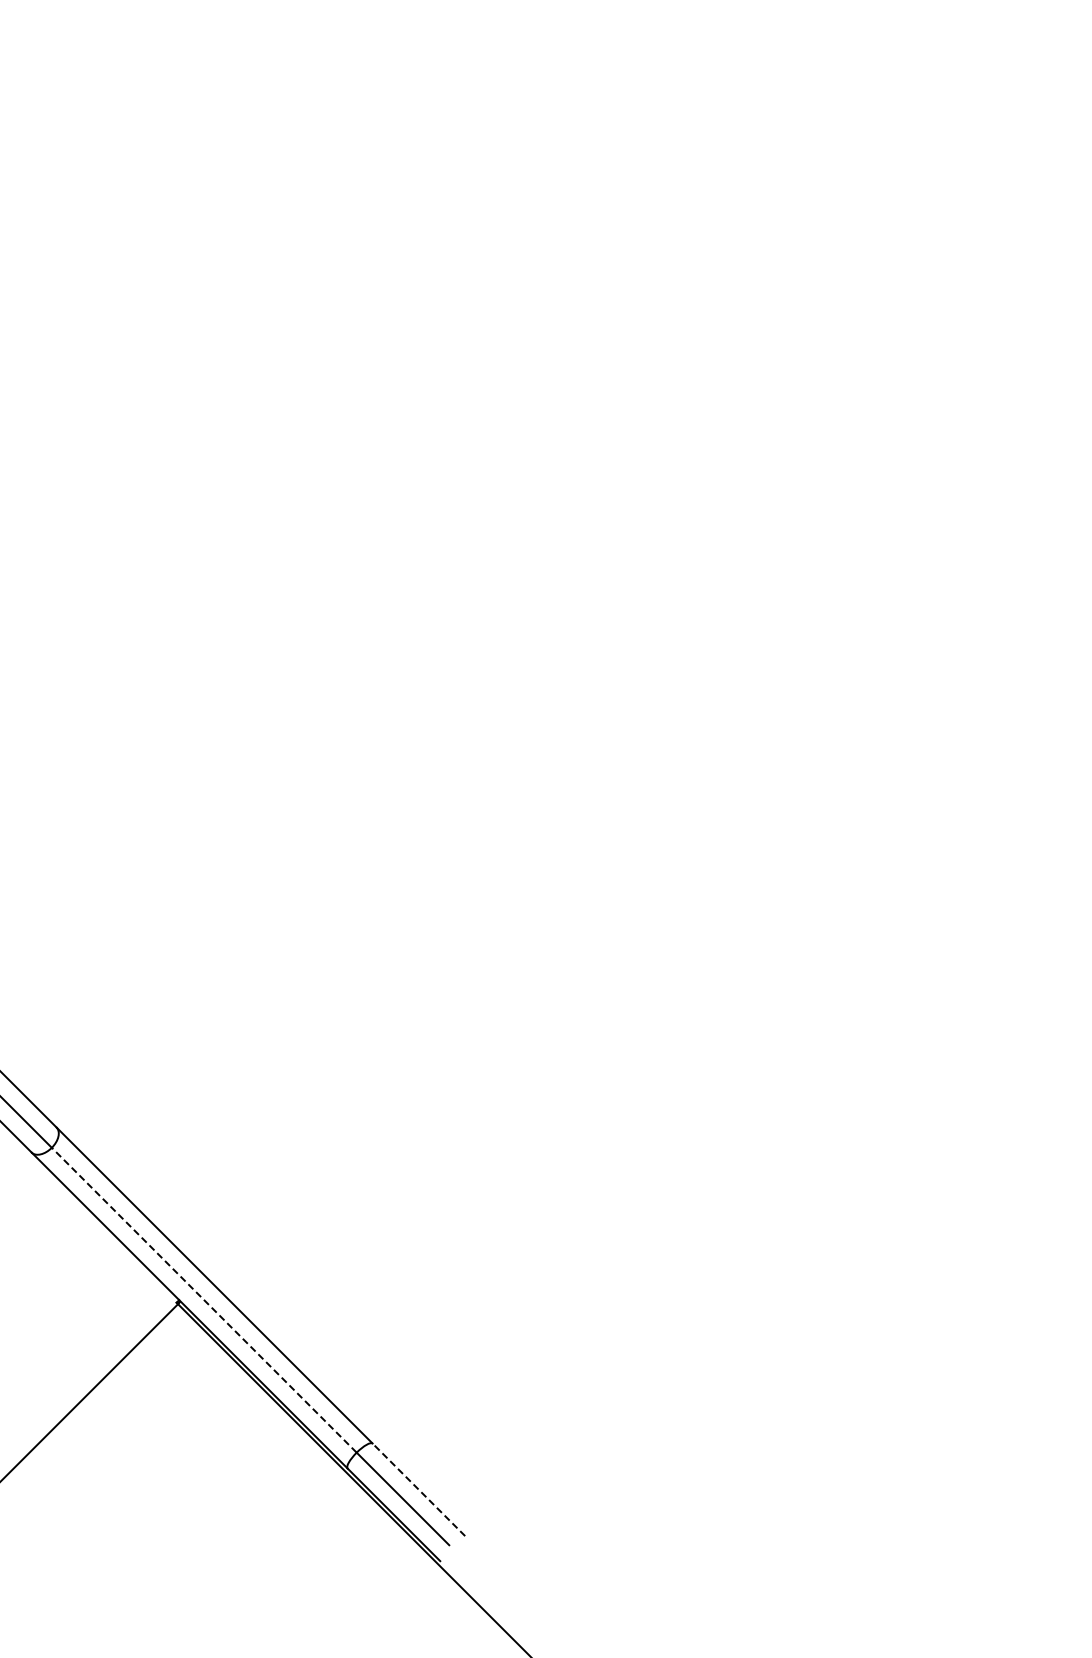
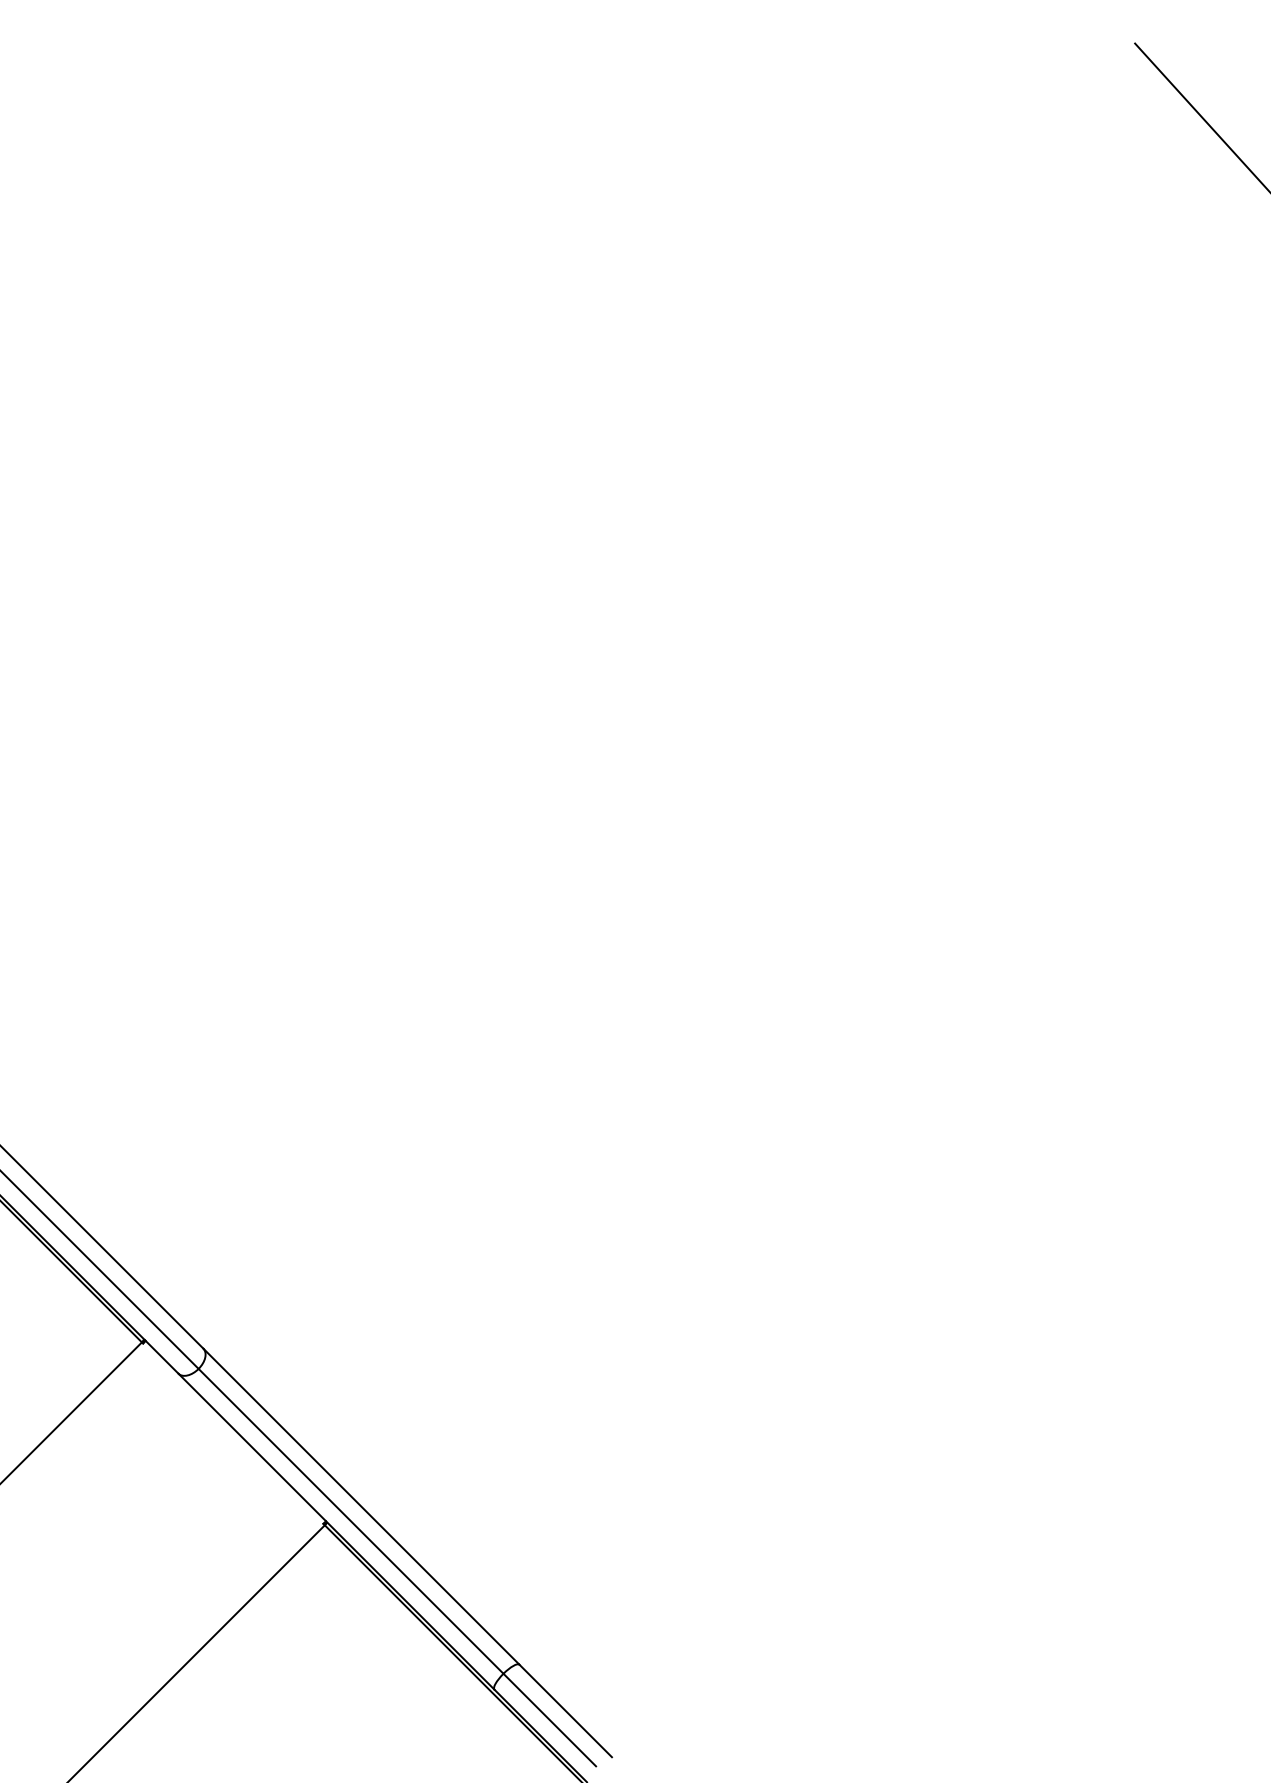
line: (204, 1300) -> (351, 1521), dashed -> solid
line: (418, 1489) -> (565, 1710), dashed -> solid

